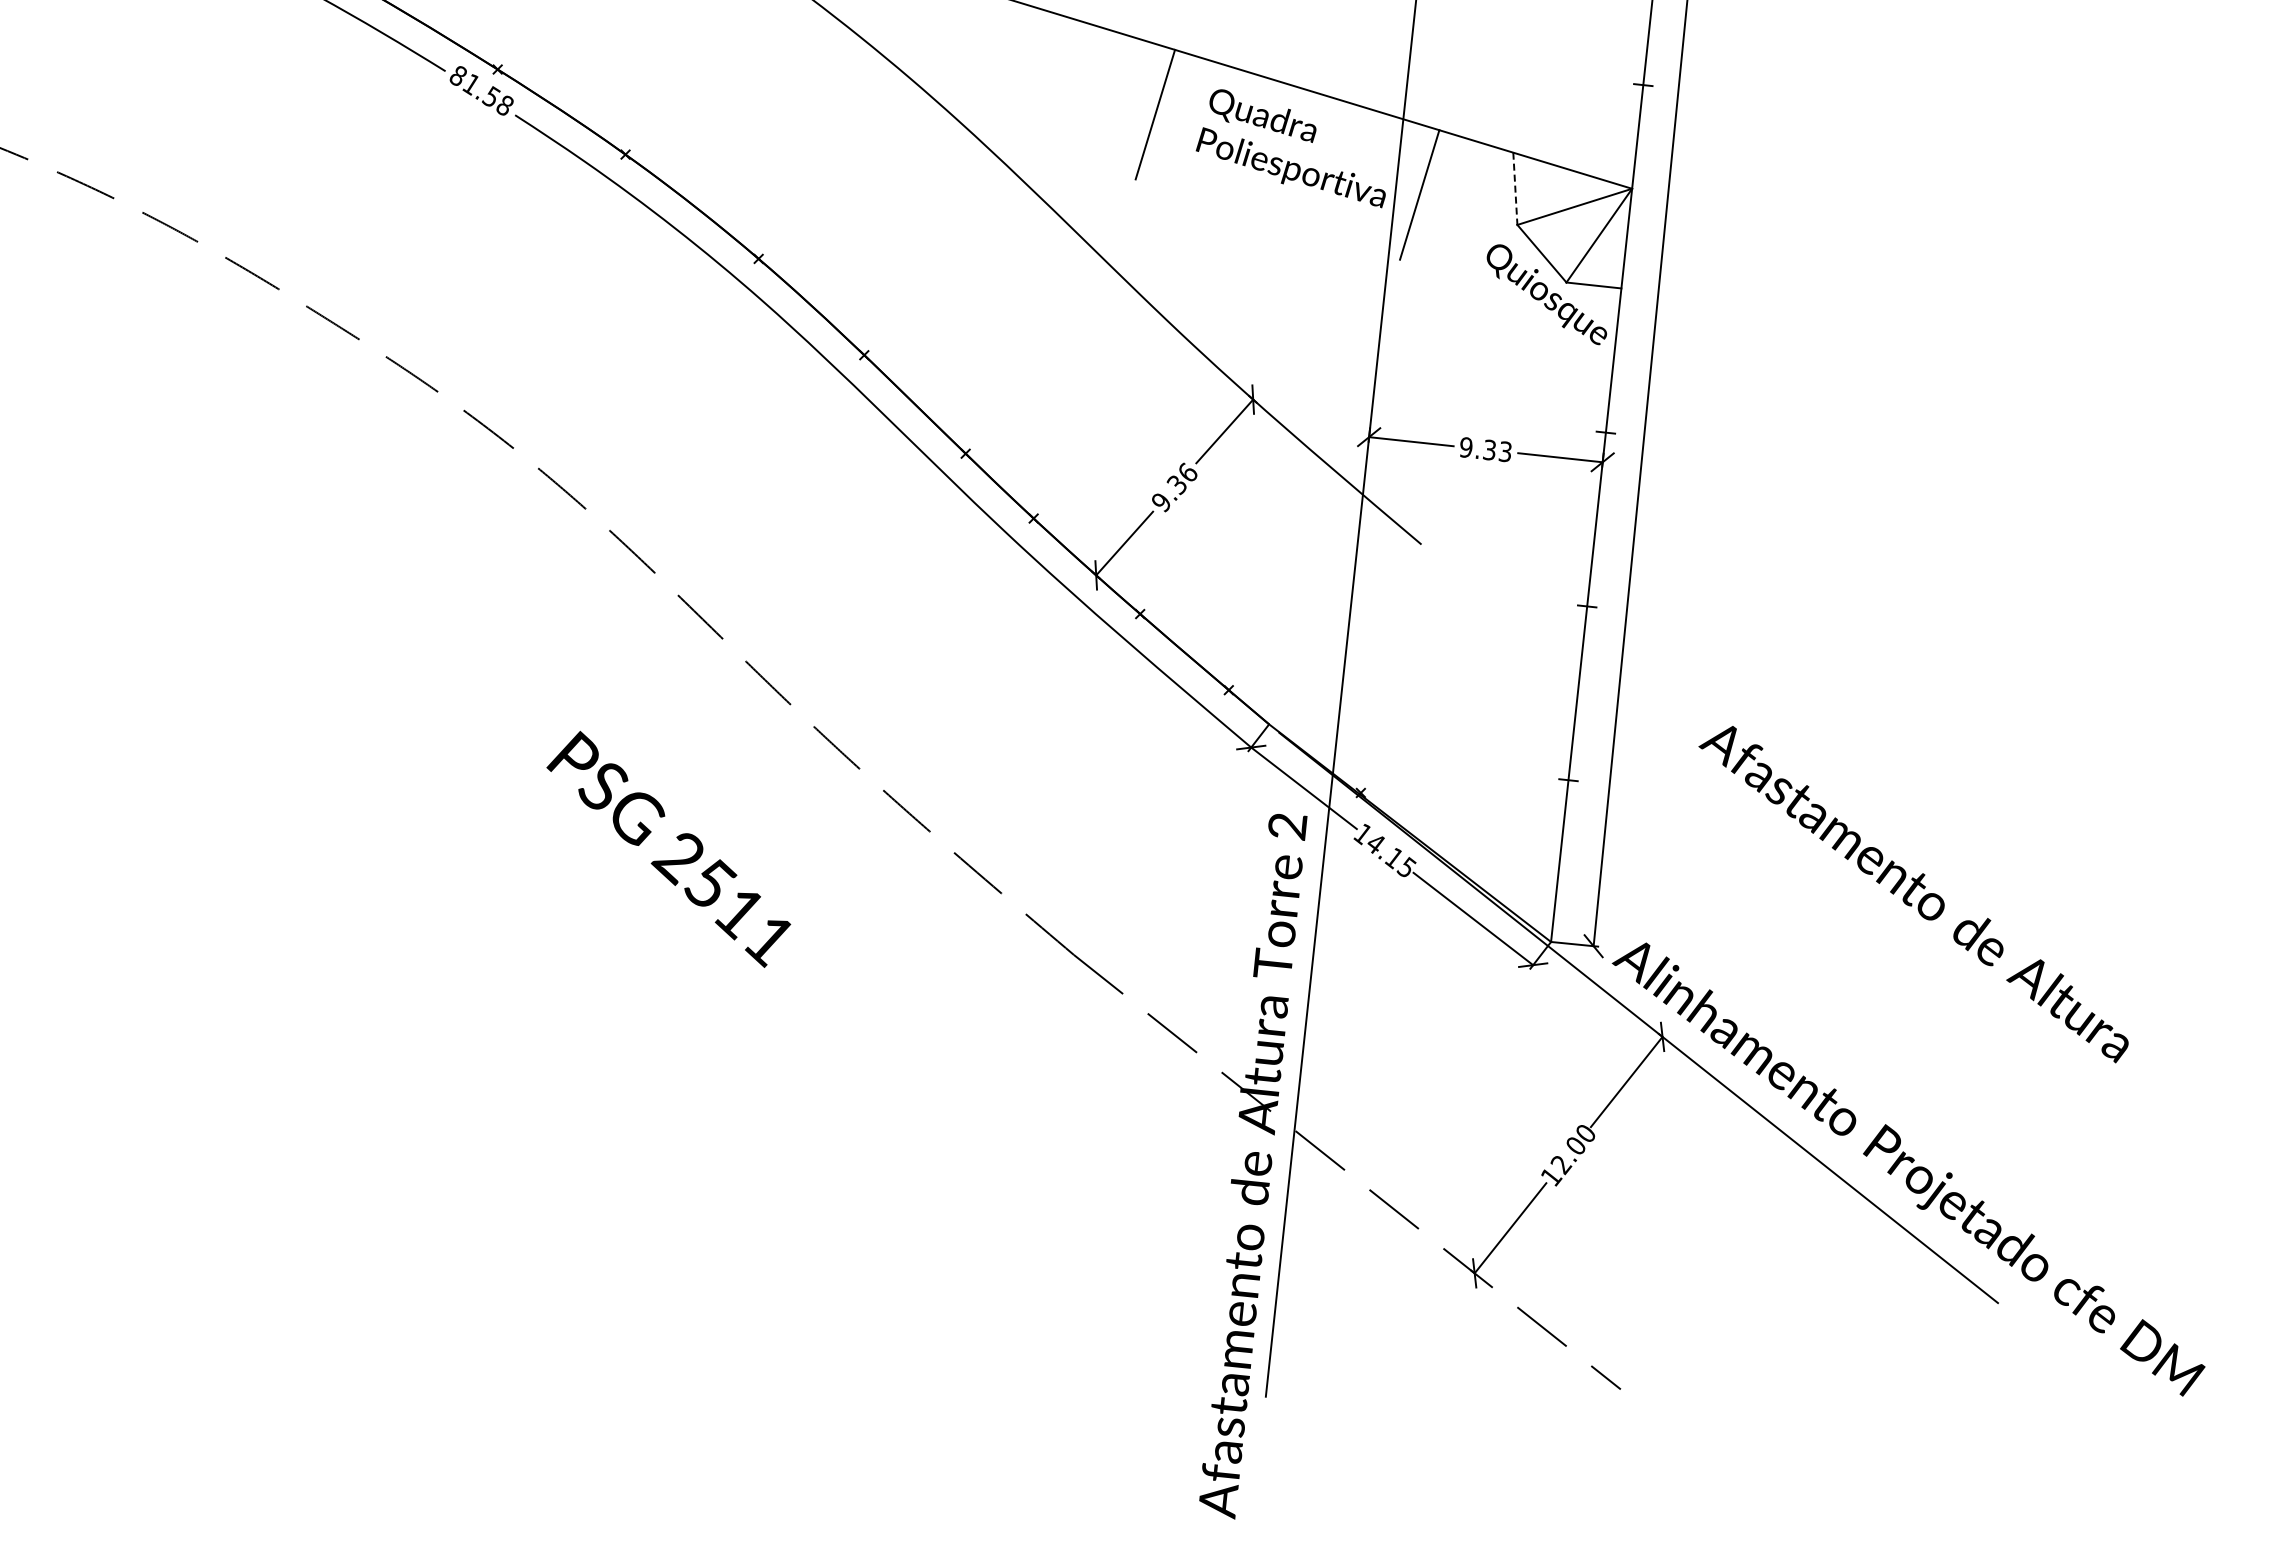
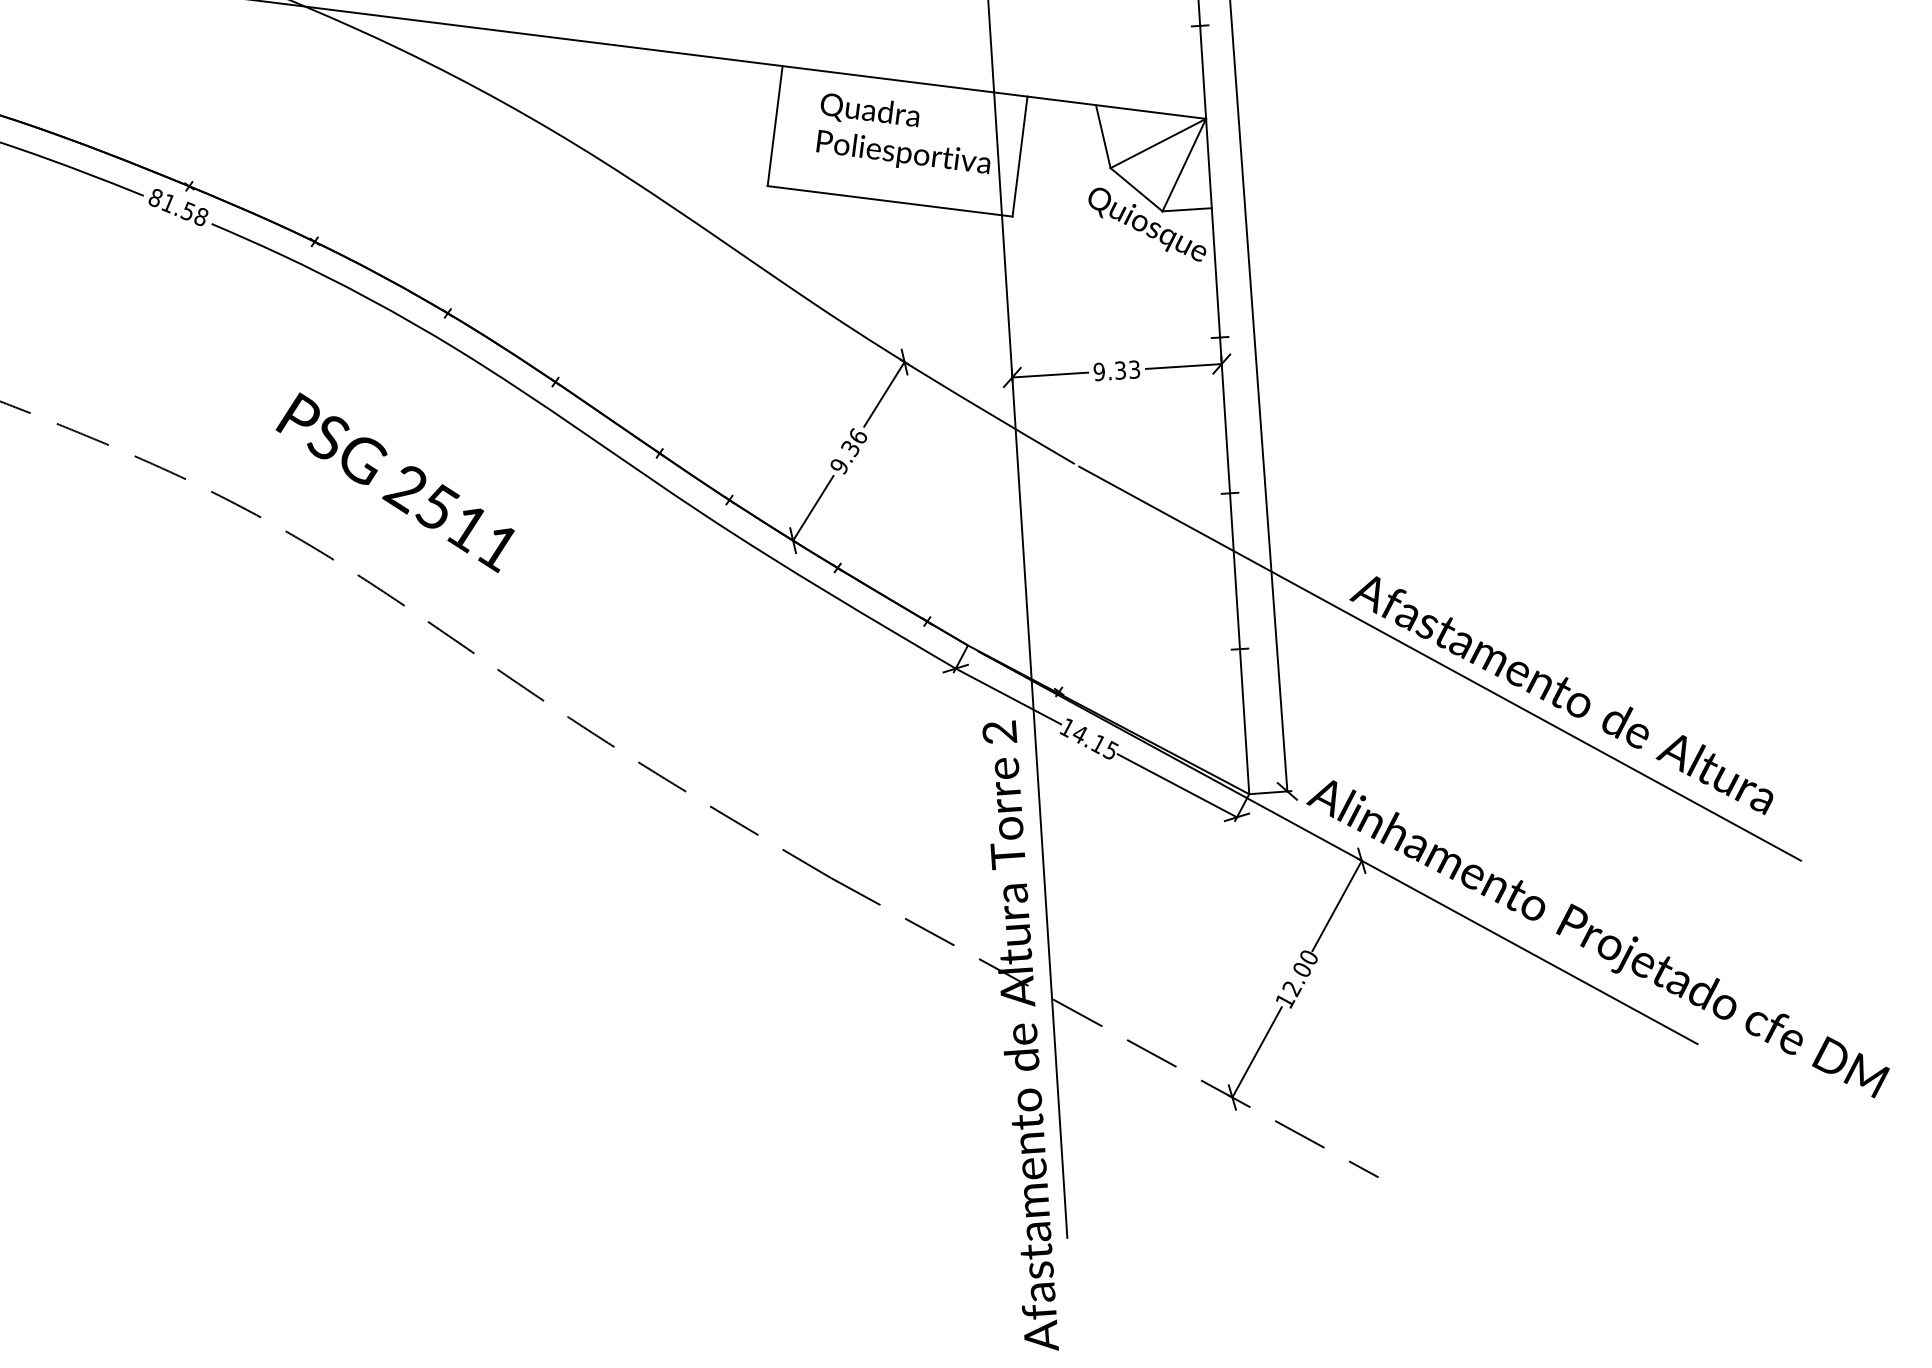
line: (1515, 189) -> (1103, 137), dashed -> solid
line: (1267, 219) -> (889, 201), added
line: (1786, 834) -> (1440, 663), added
text: (668, 848) -> (395, 482), moved

